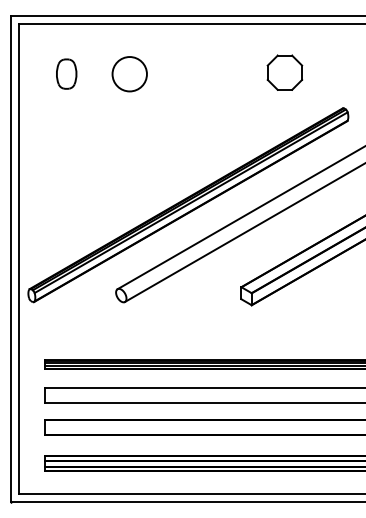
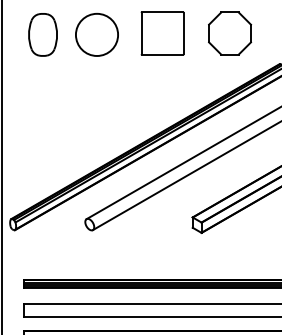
part: (206, 72) -> (162, 33), added
part: (284, 72) -> (229, 33), size x1.43
part: (66, 73) -> (42, 34), size x1.67
circle: (129, 73) -> (96, 34), size x1.43

